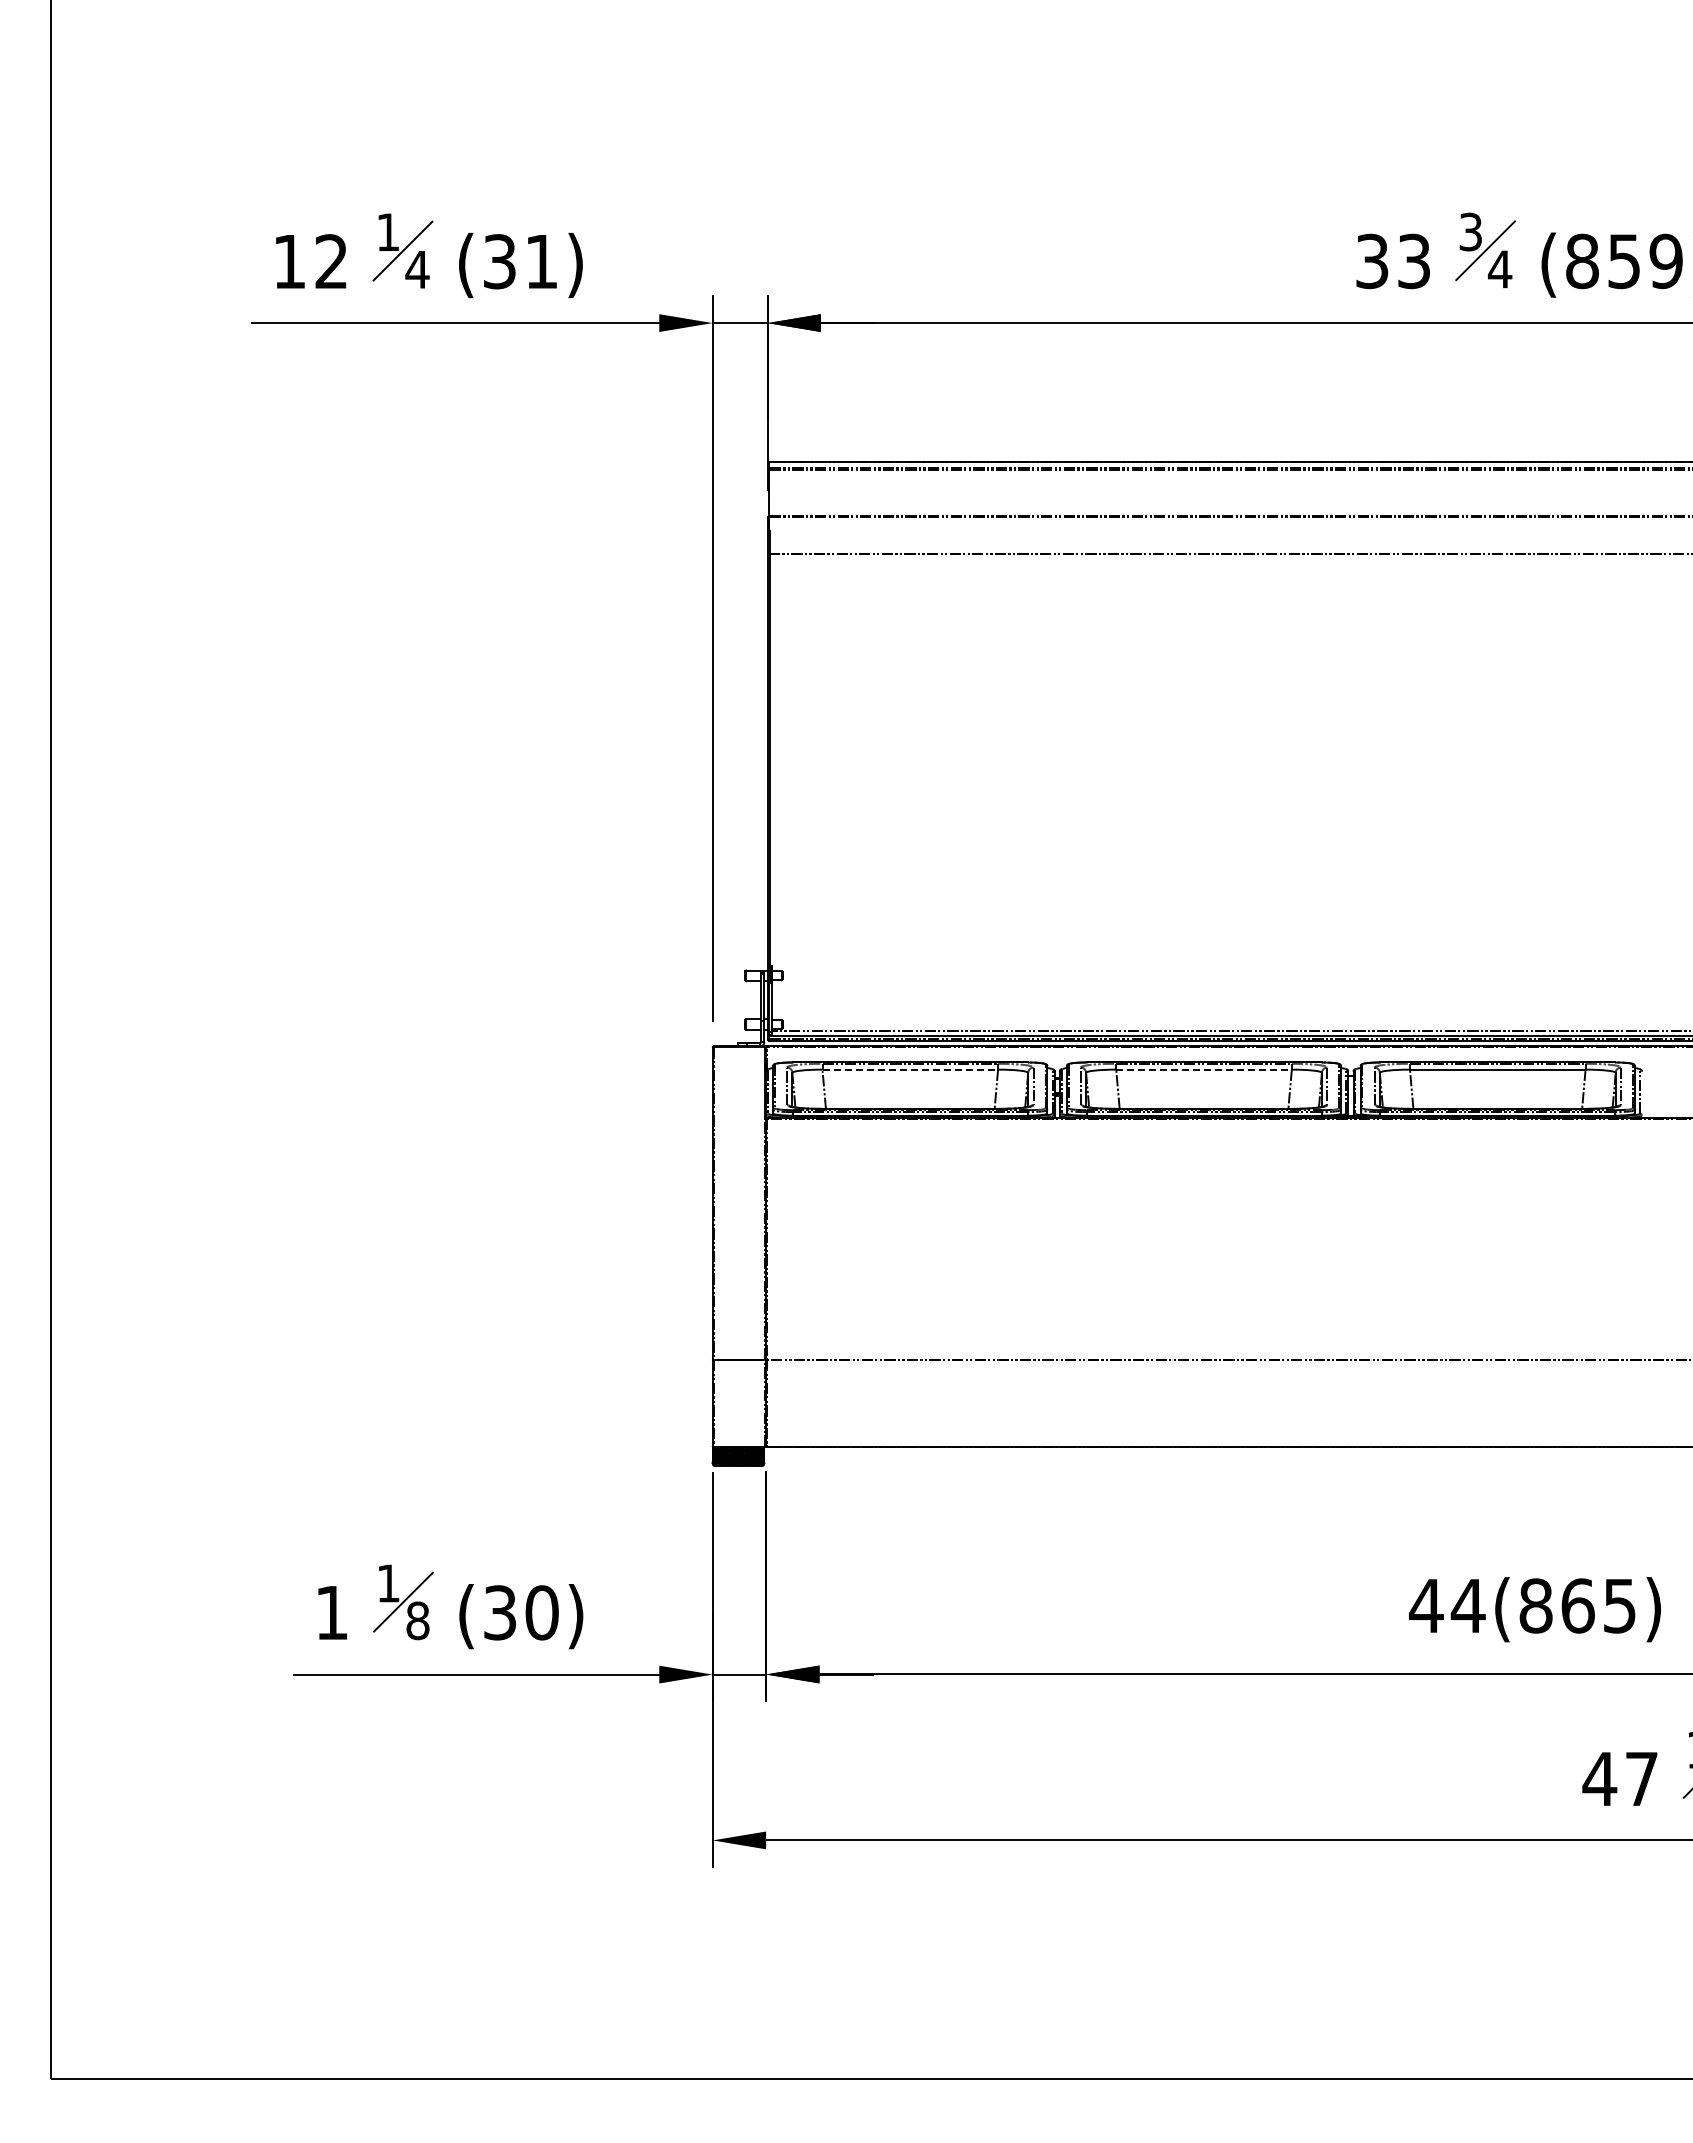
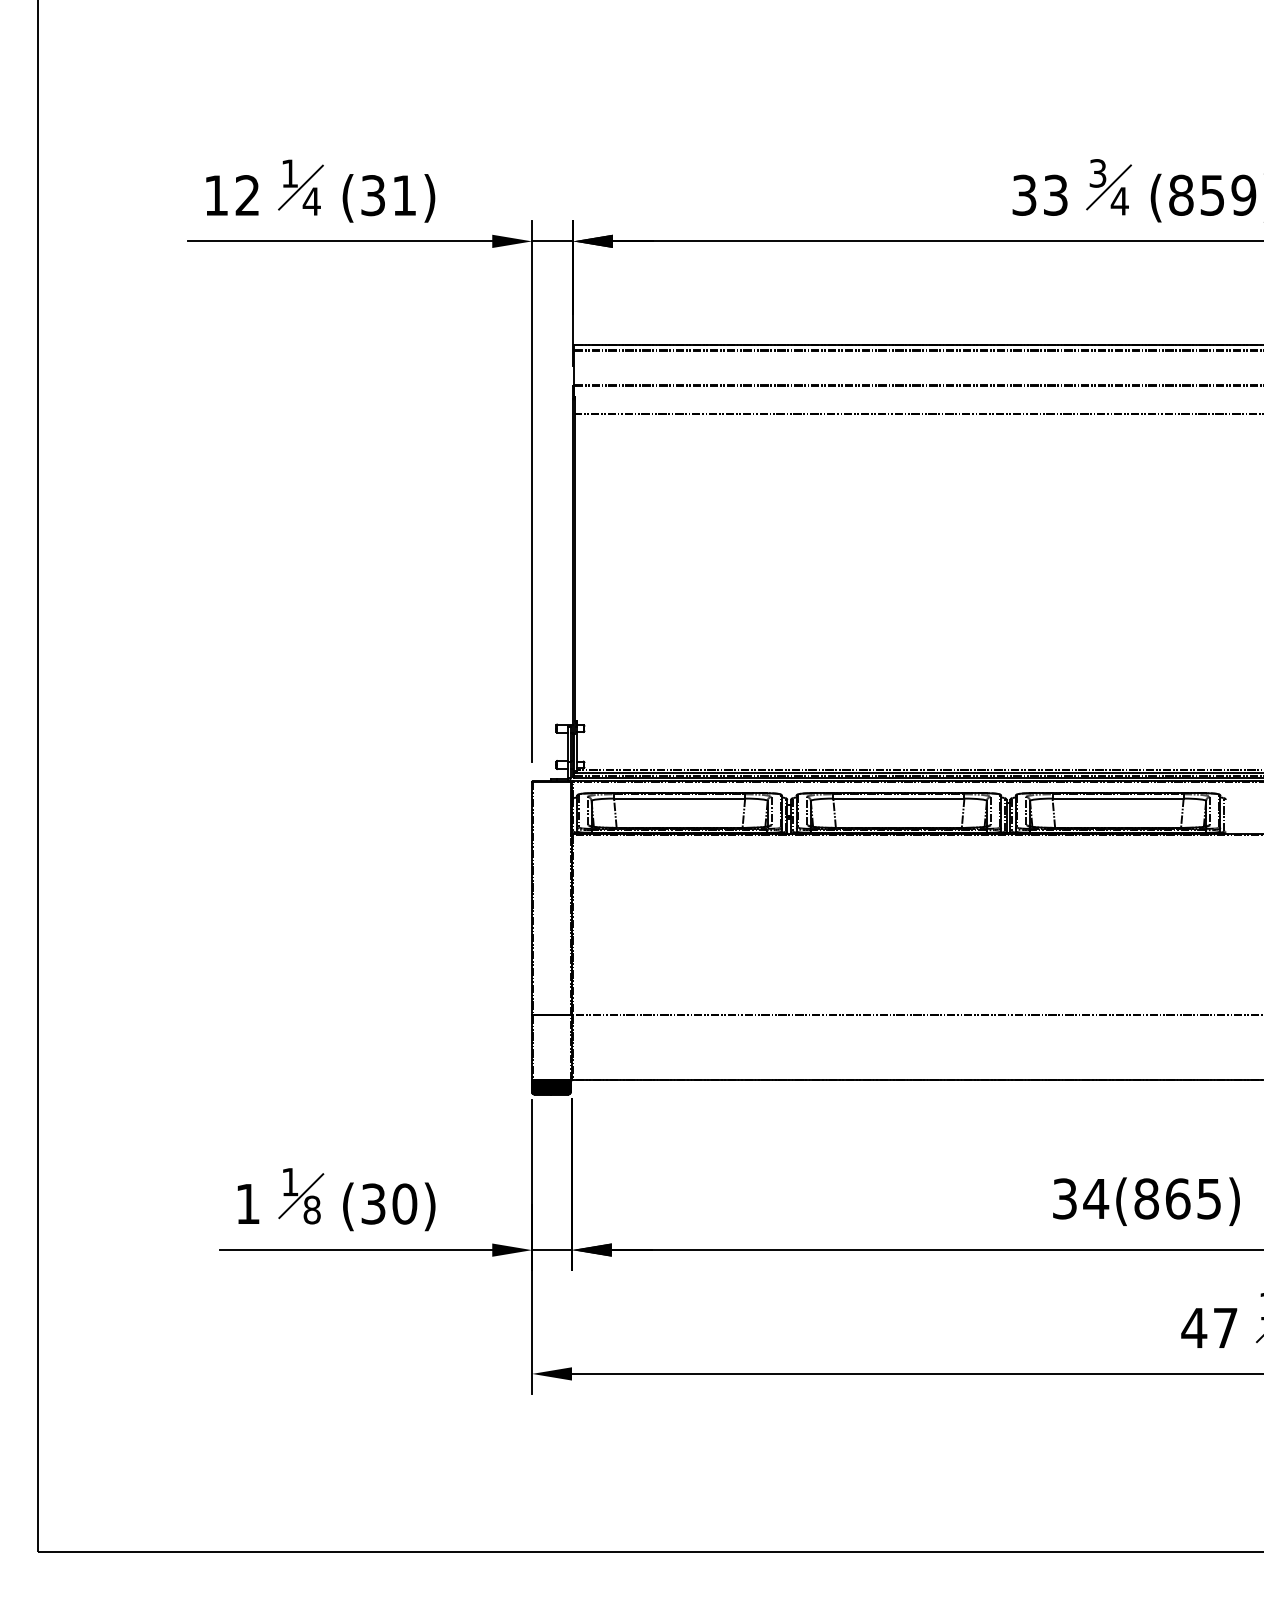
line: (910, 1069) -> (679, 798), dashed -> solid
line: (1204, 1069) -> (899, 798), dashed -> solid
text: (1426, 1605) -> (1064, 1198), 44(865) -> 34(865)

